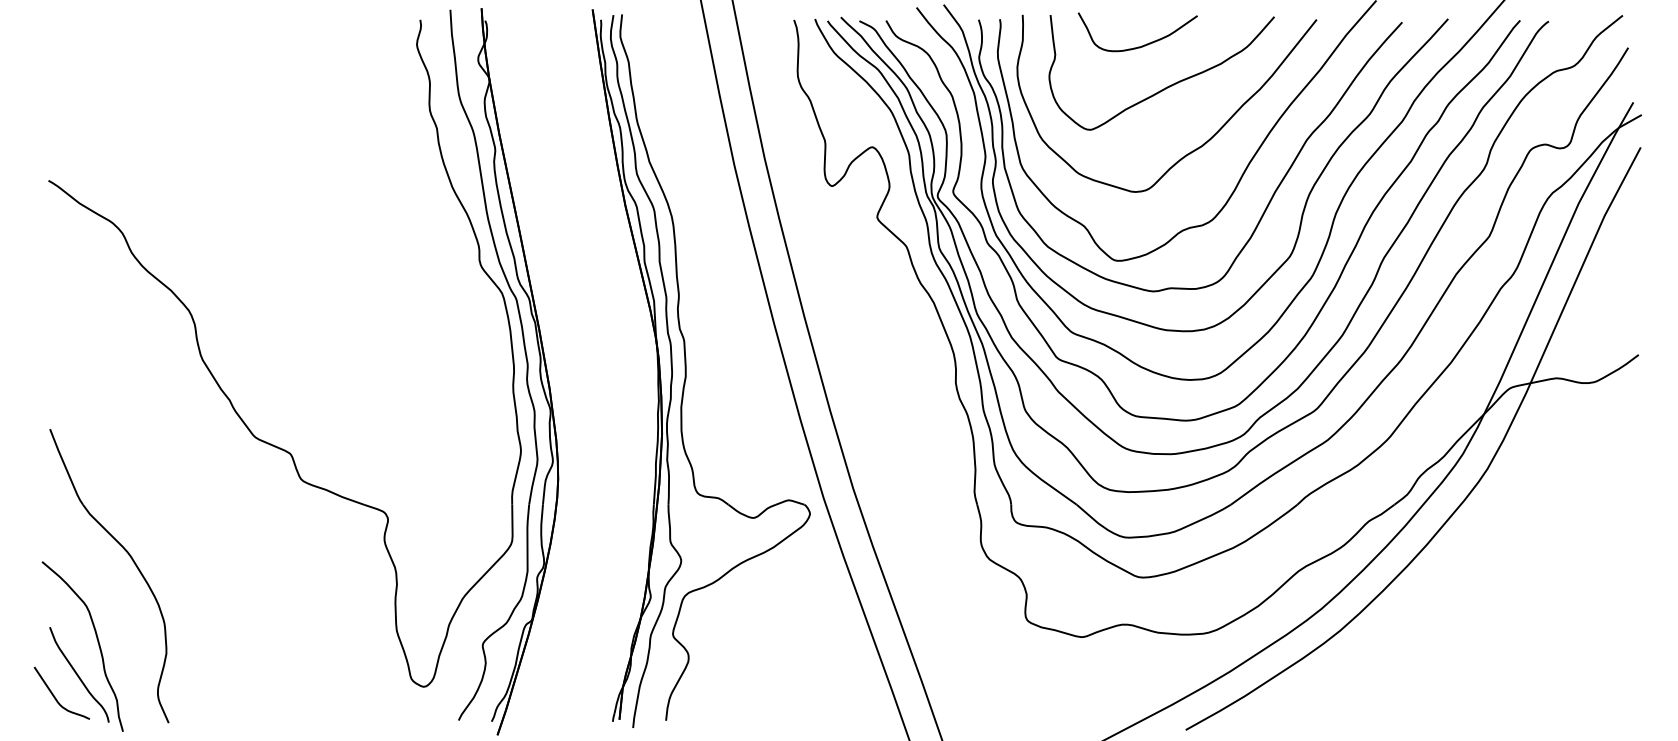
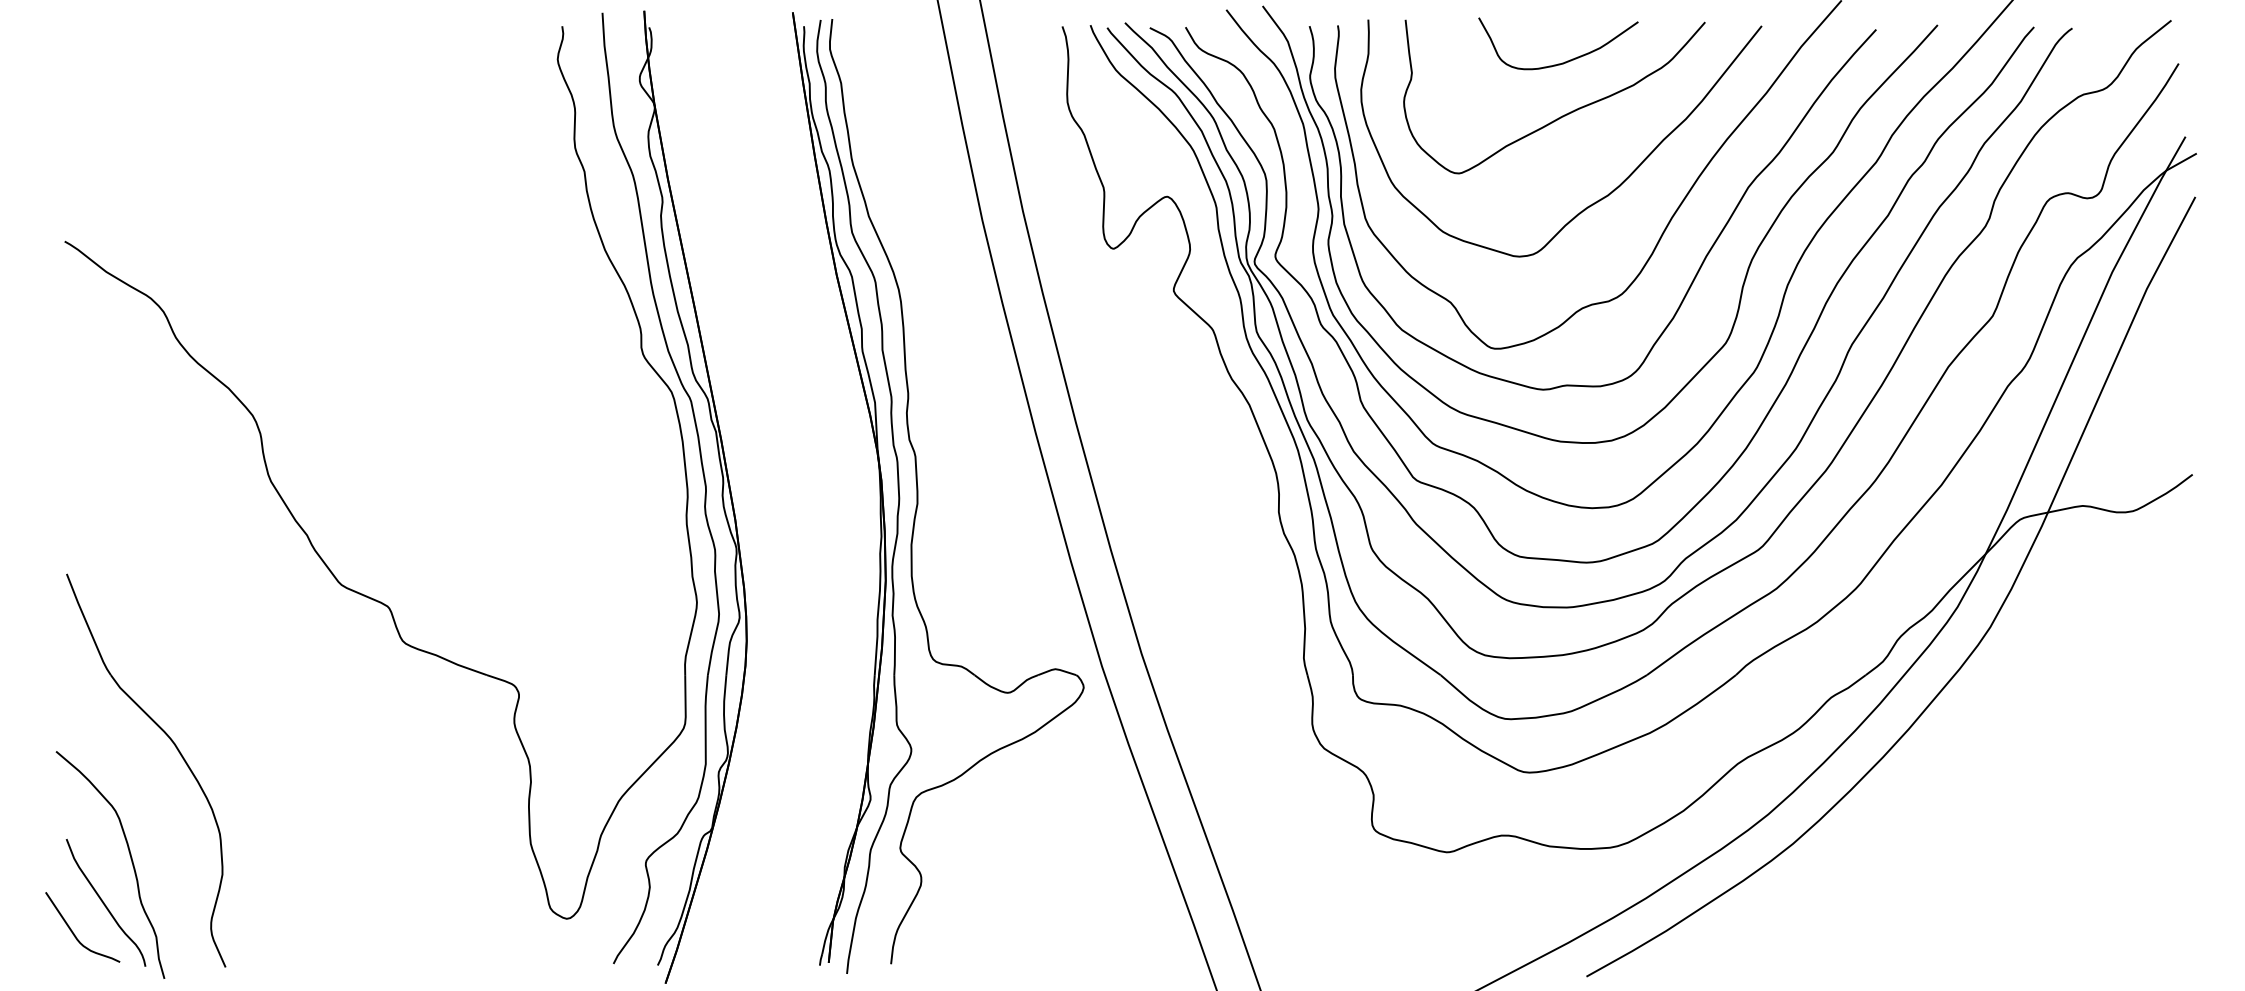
curve: (1144, 44) -> (1567, 60), moved

